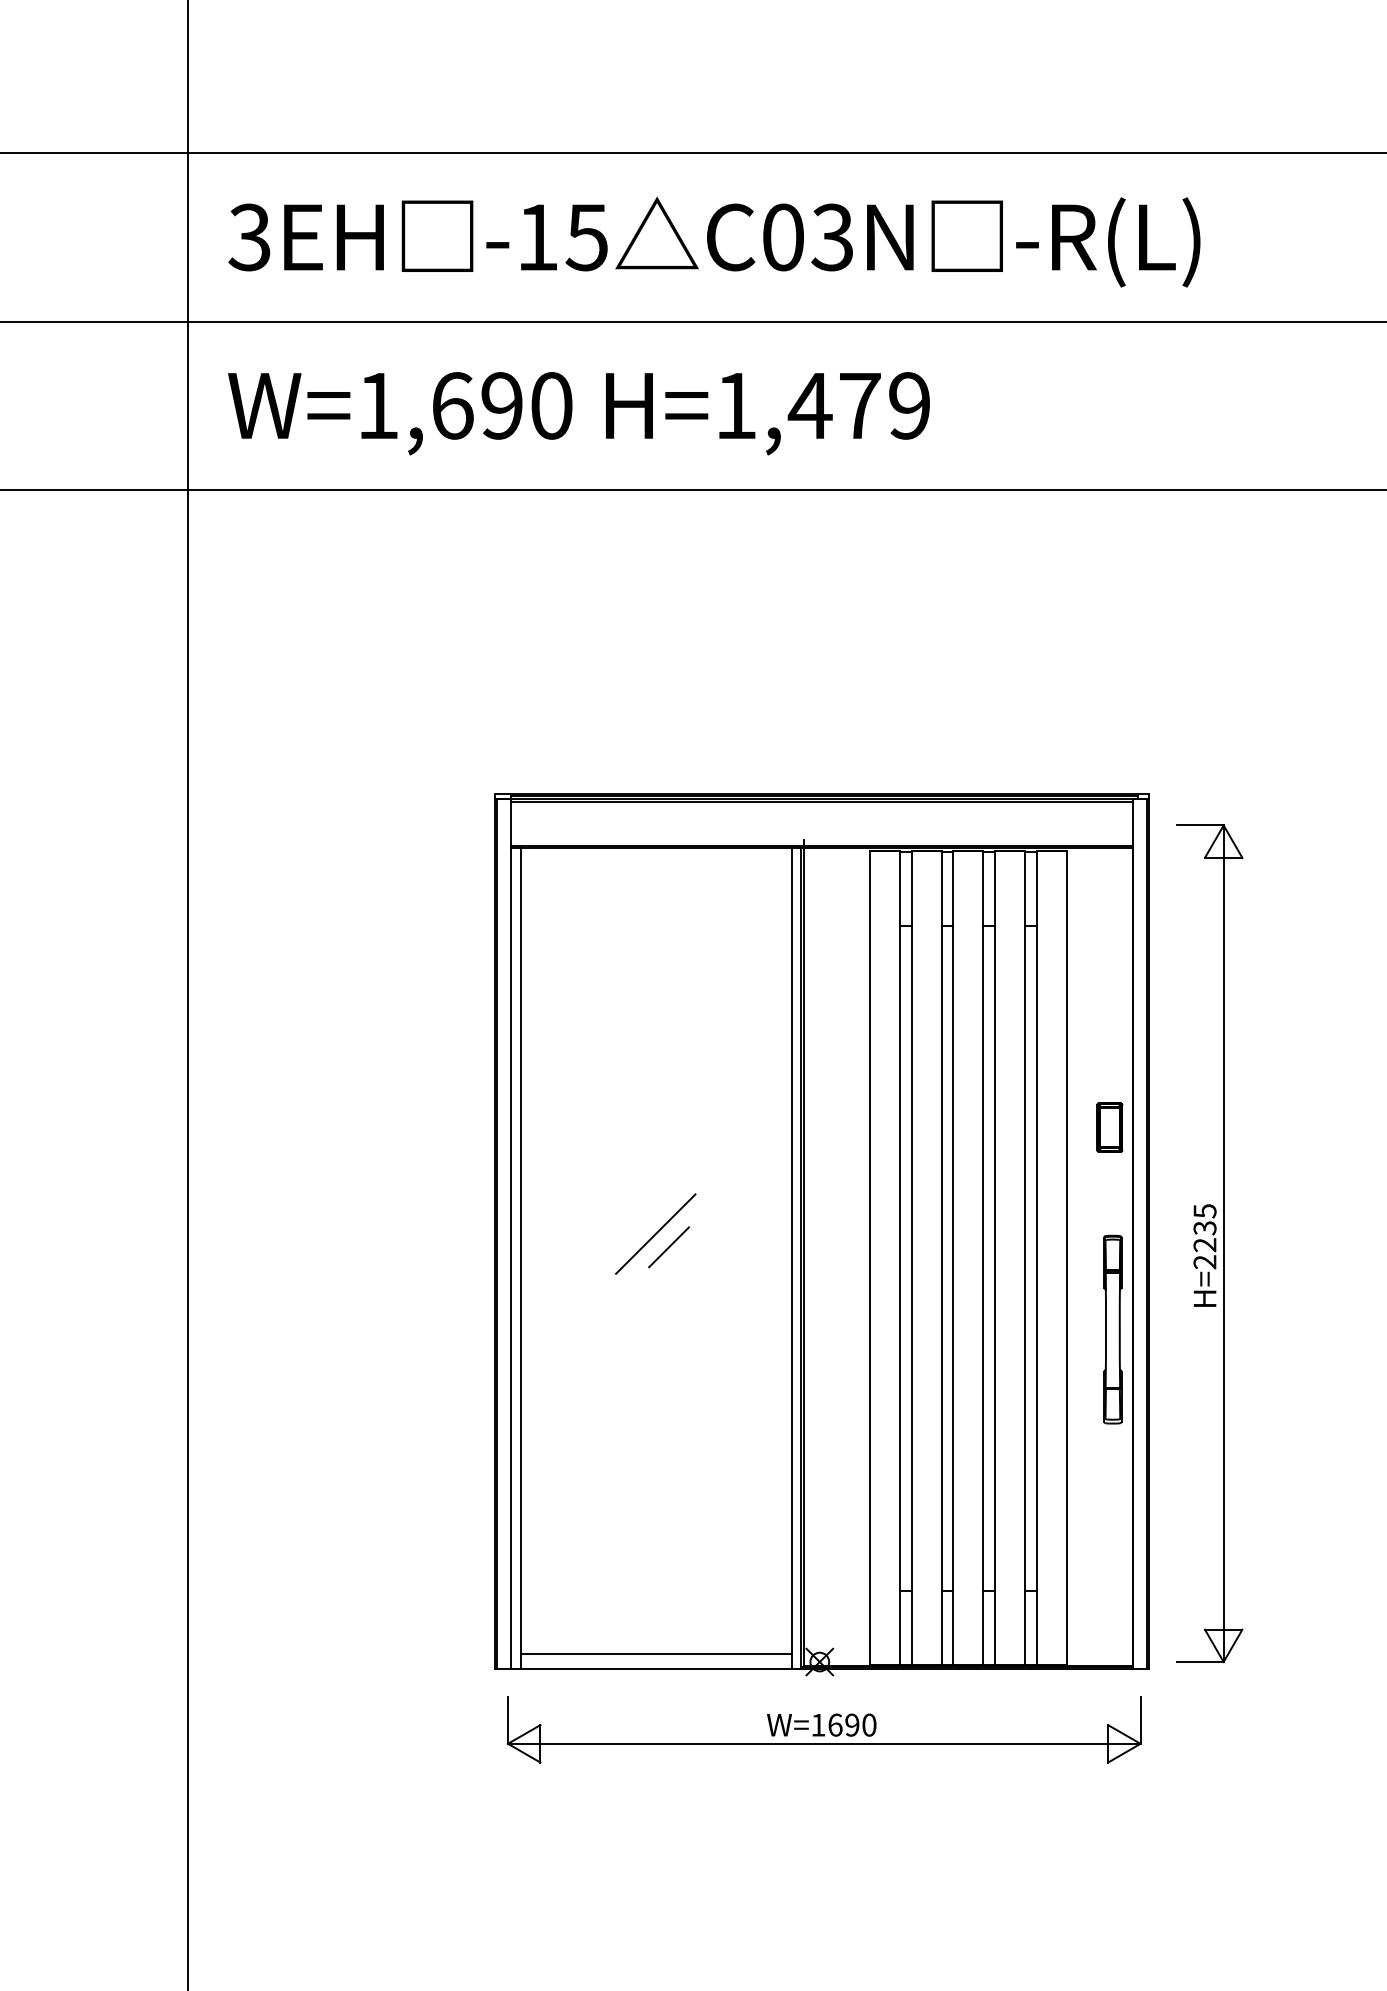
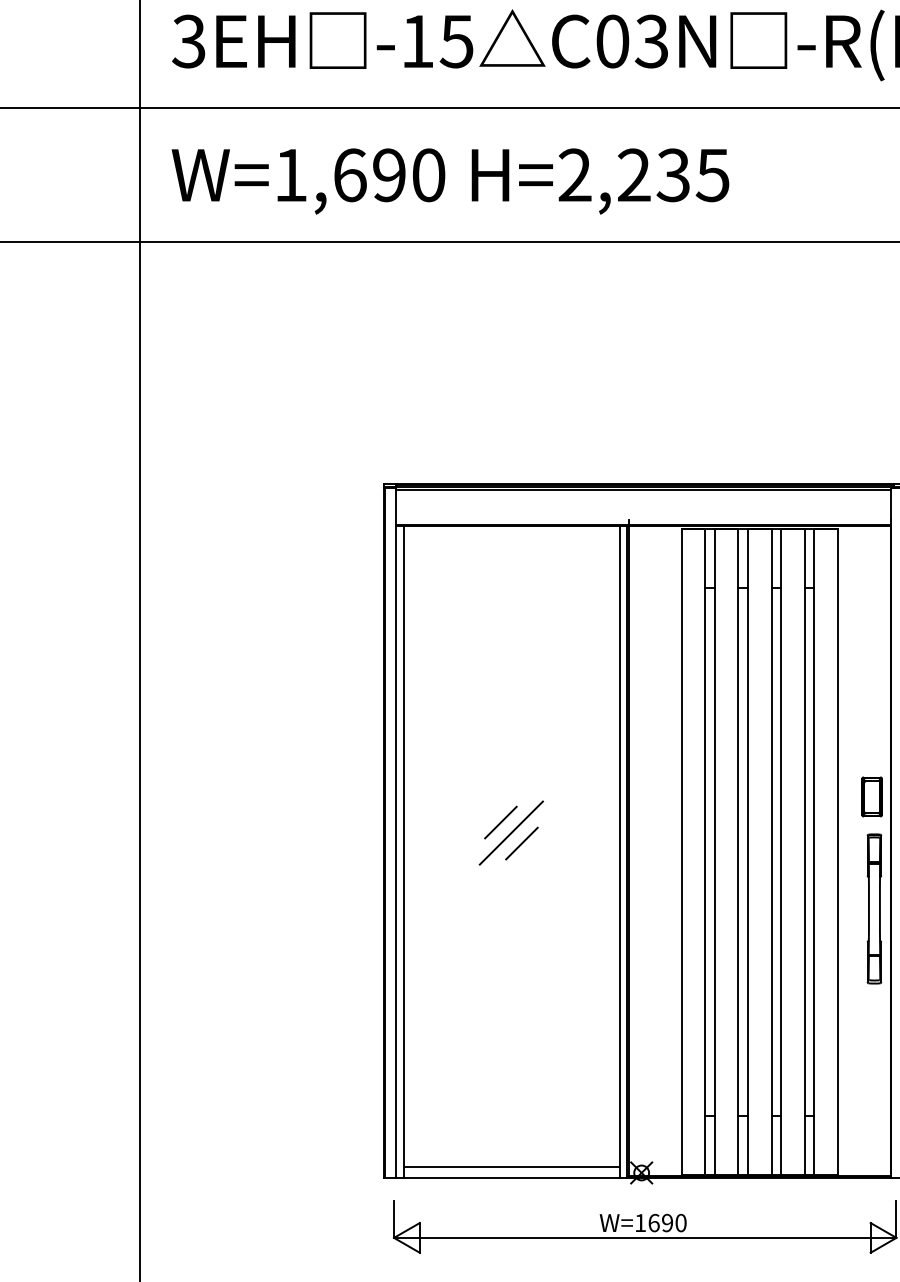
text: (822, 405) -> (643, 175), H=1,479 -> H=2,235
part: (1109, 1127) -> (871, 796), moved
line: (642, 1220) -> (500, 822), added

